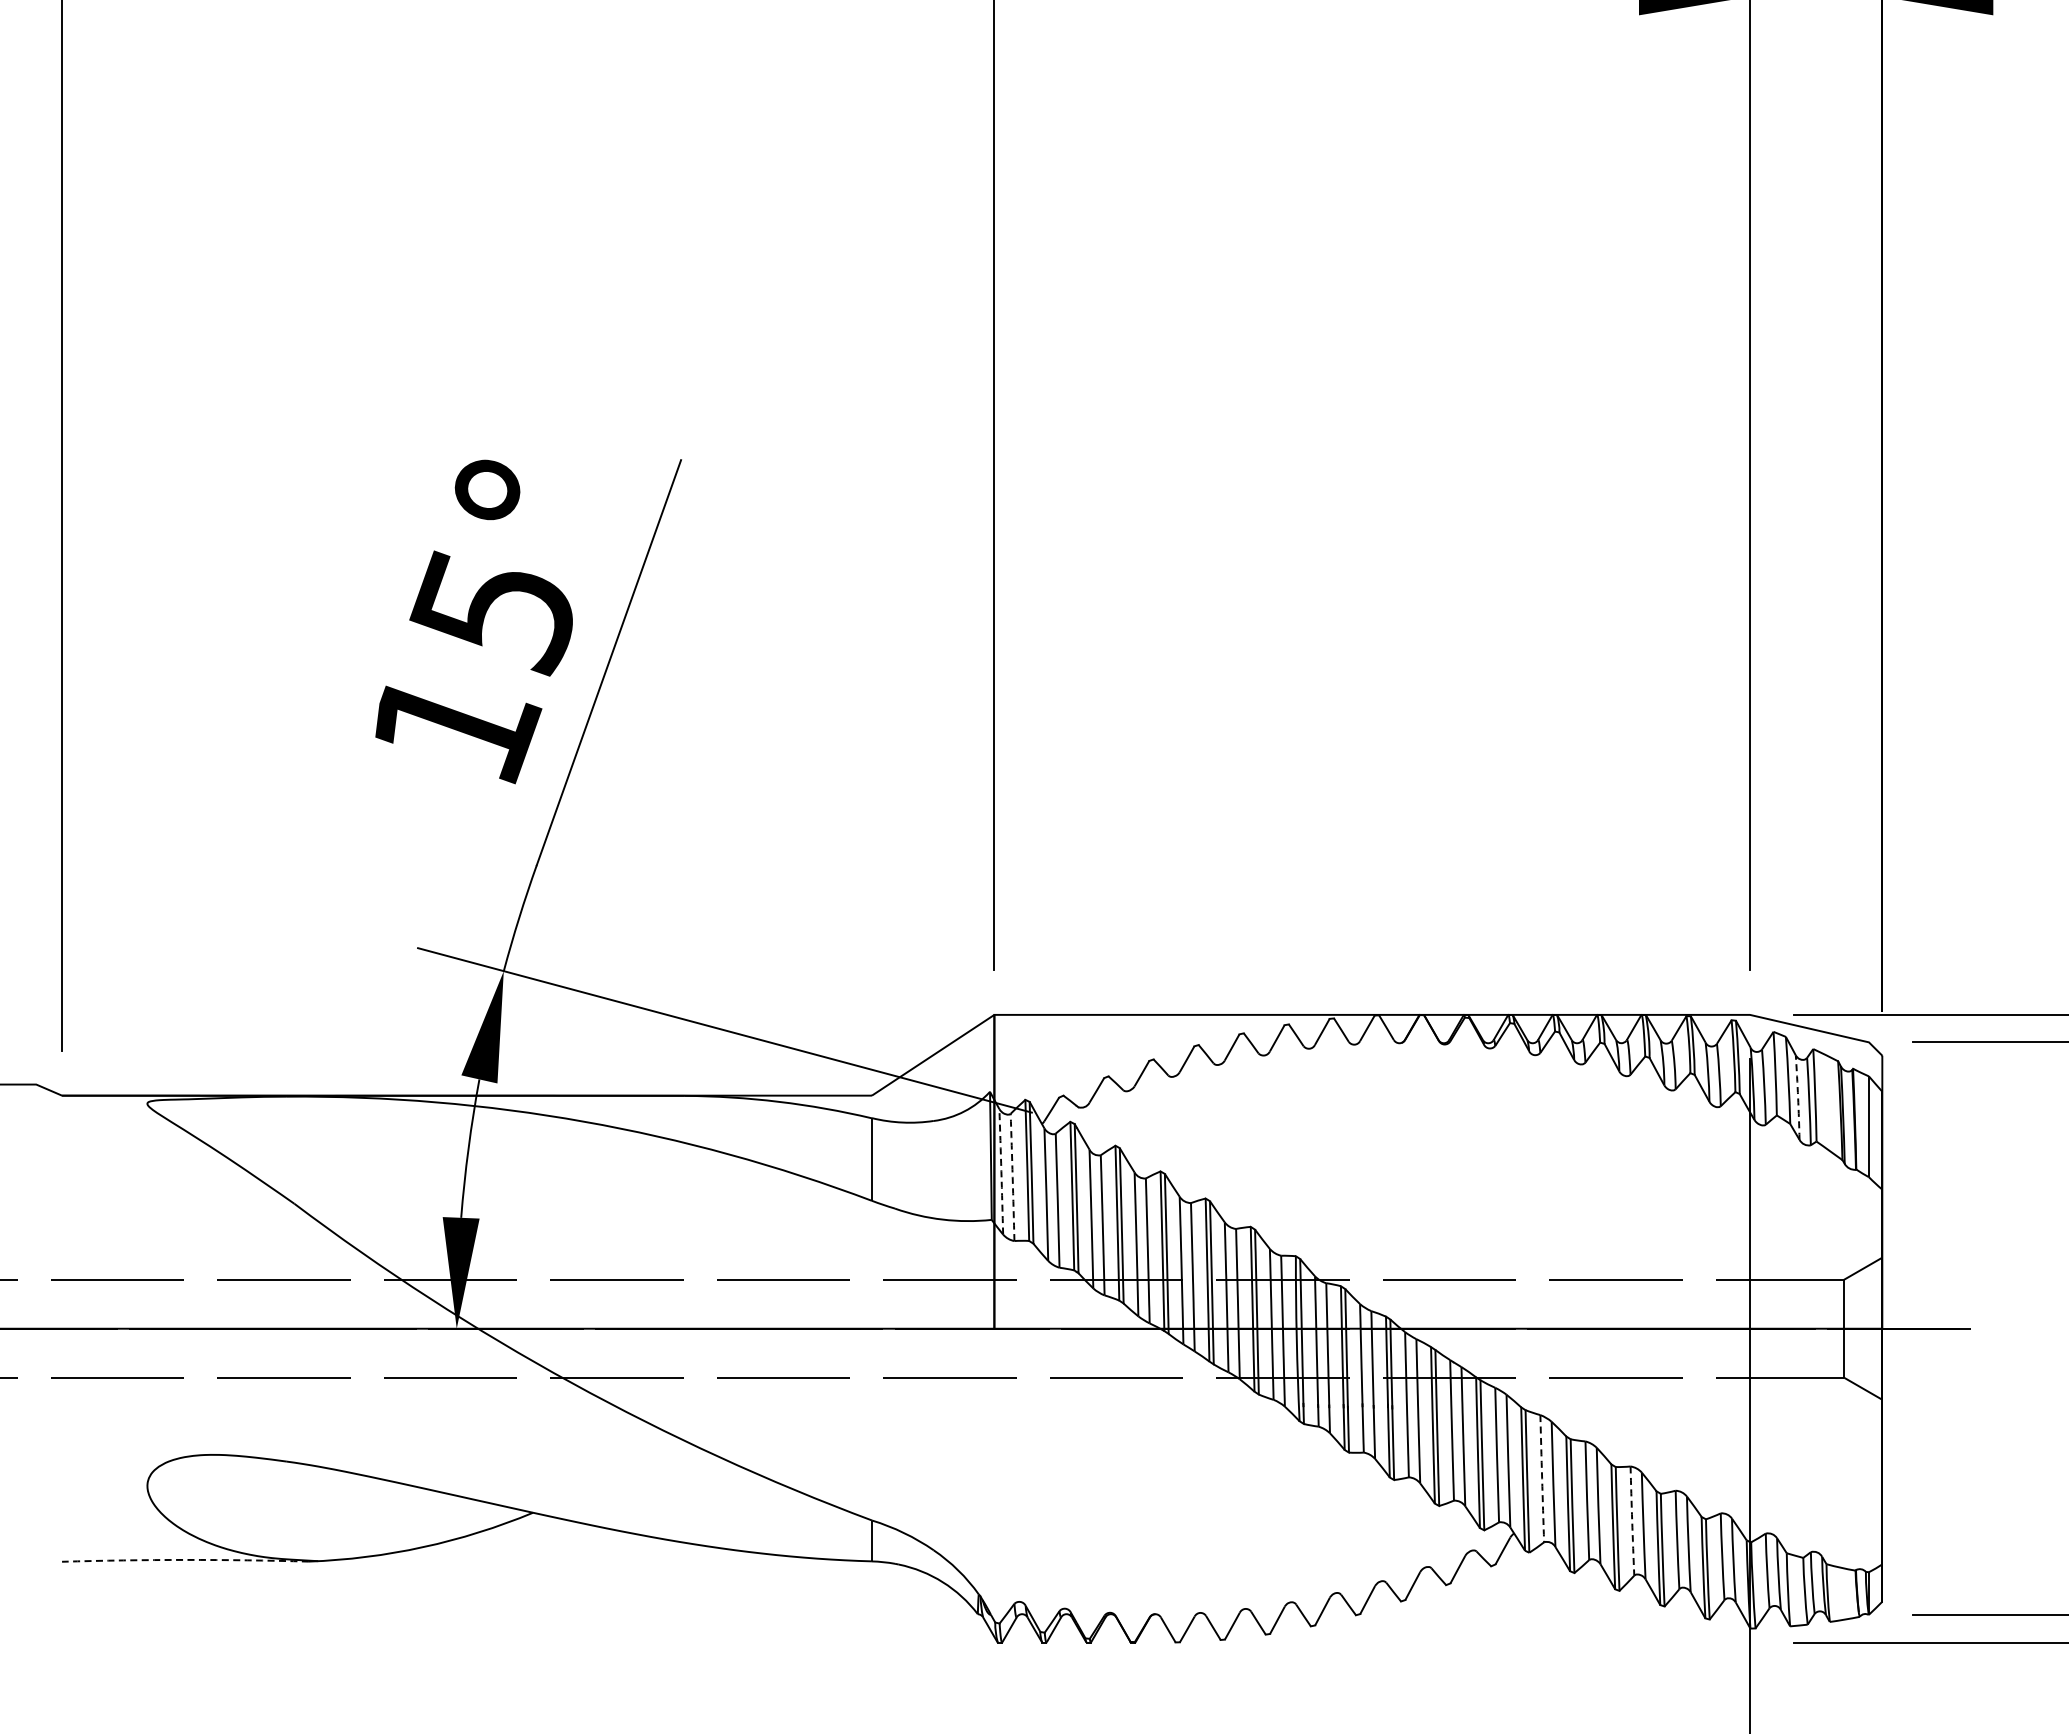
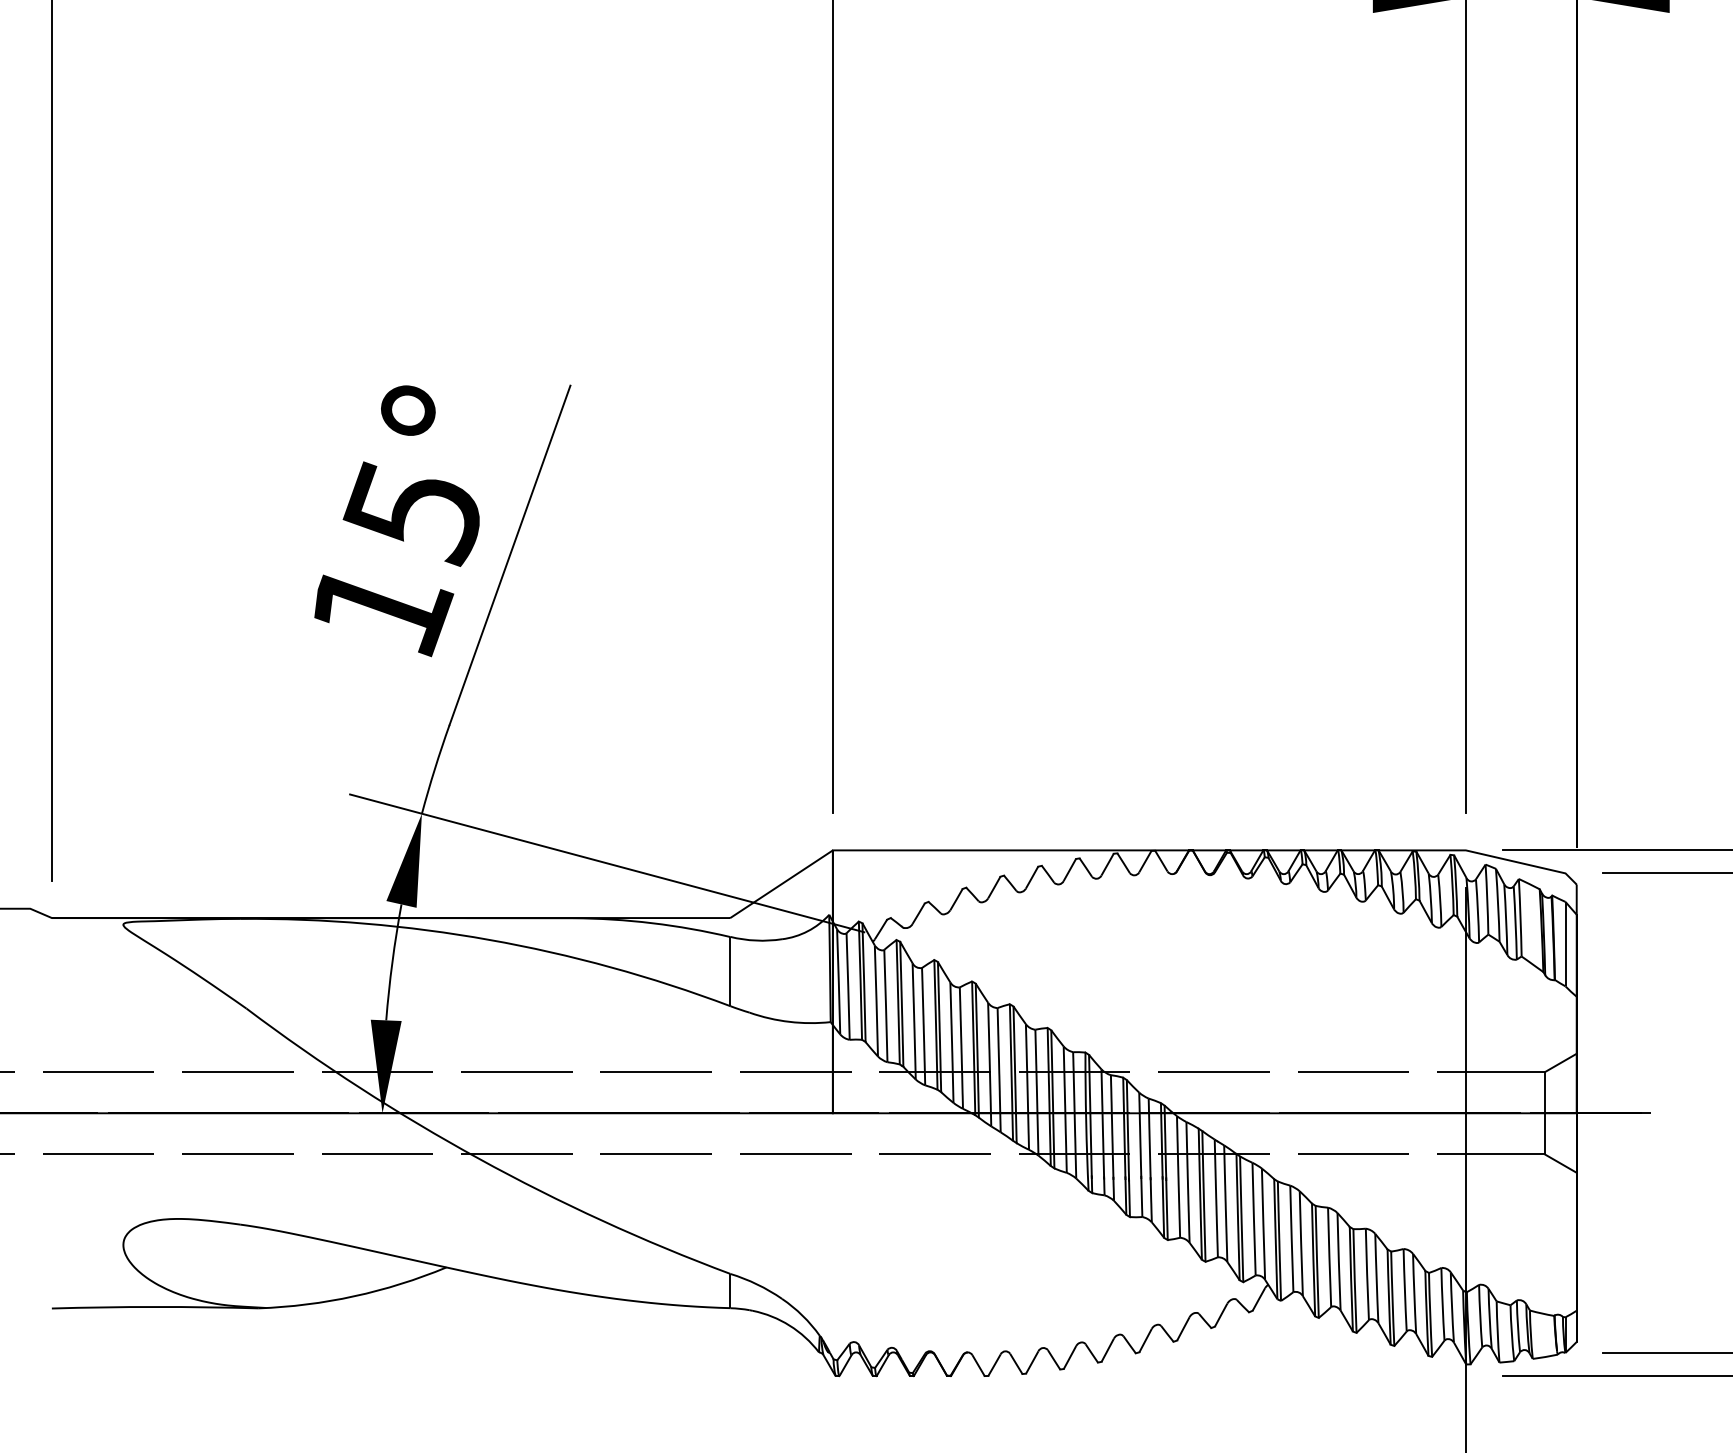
arc: (1798, 1097) -> (1506, 919), dashed -> solid
arc: (1001, 1171) -> (838, 981), dashed -> solid
arc: (1012, 1177) -> (848, 986), dashed -> solid
arc: (1542, 1478) -> (1292, 1238), dashed -> solid
arc: (1632, 1521) -> (1367, 1274), dashed -> solid
arc: (185, 1559) -> (155, 1306), dashed -> solid

